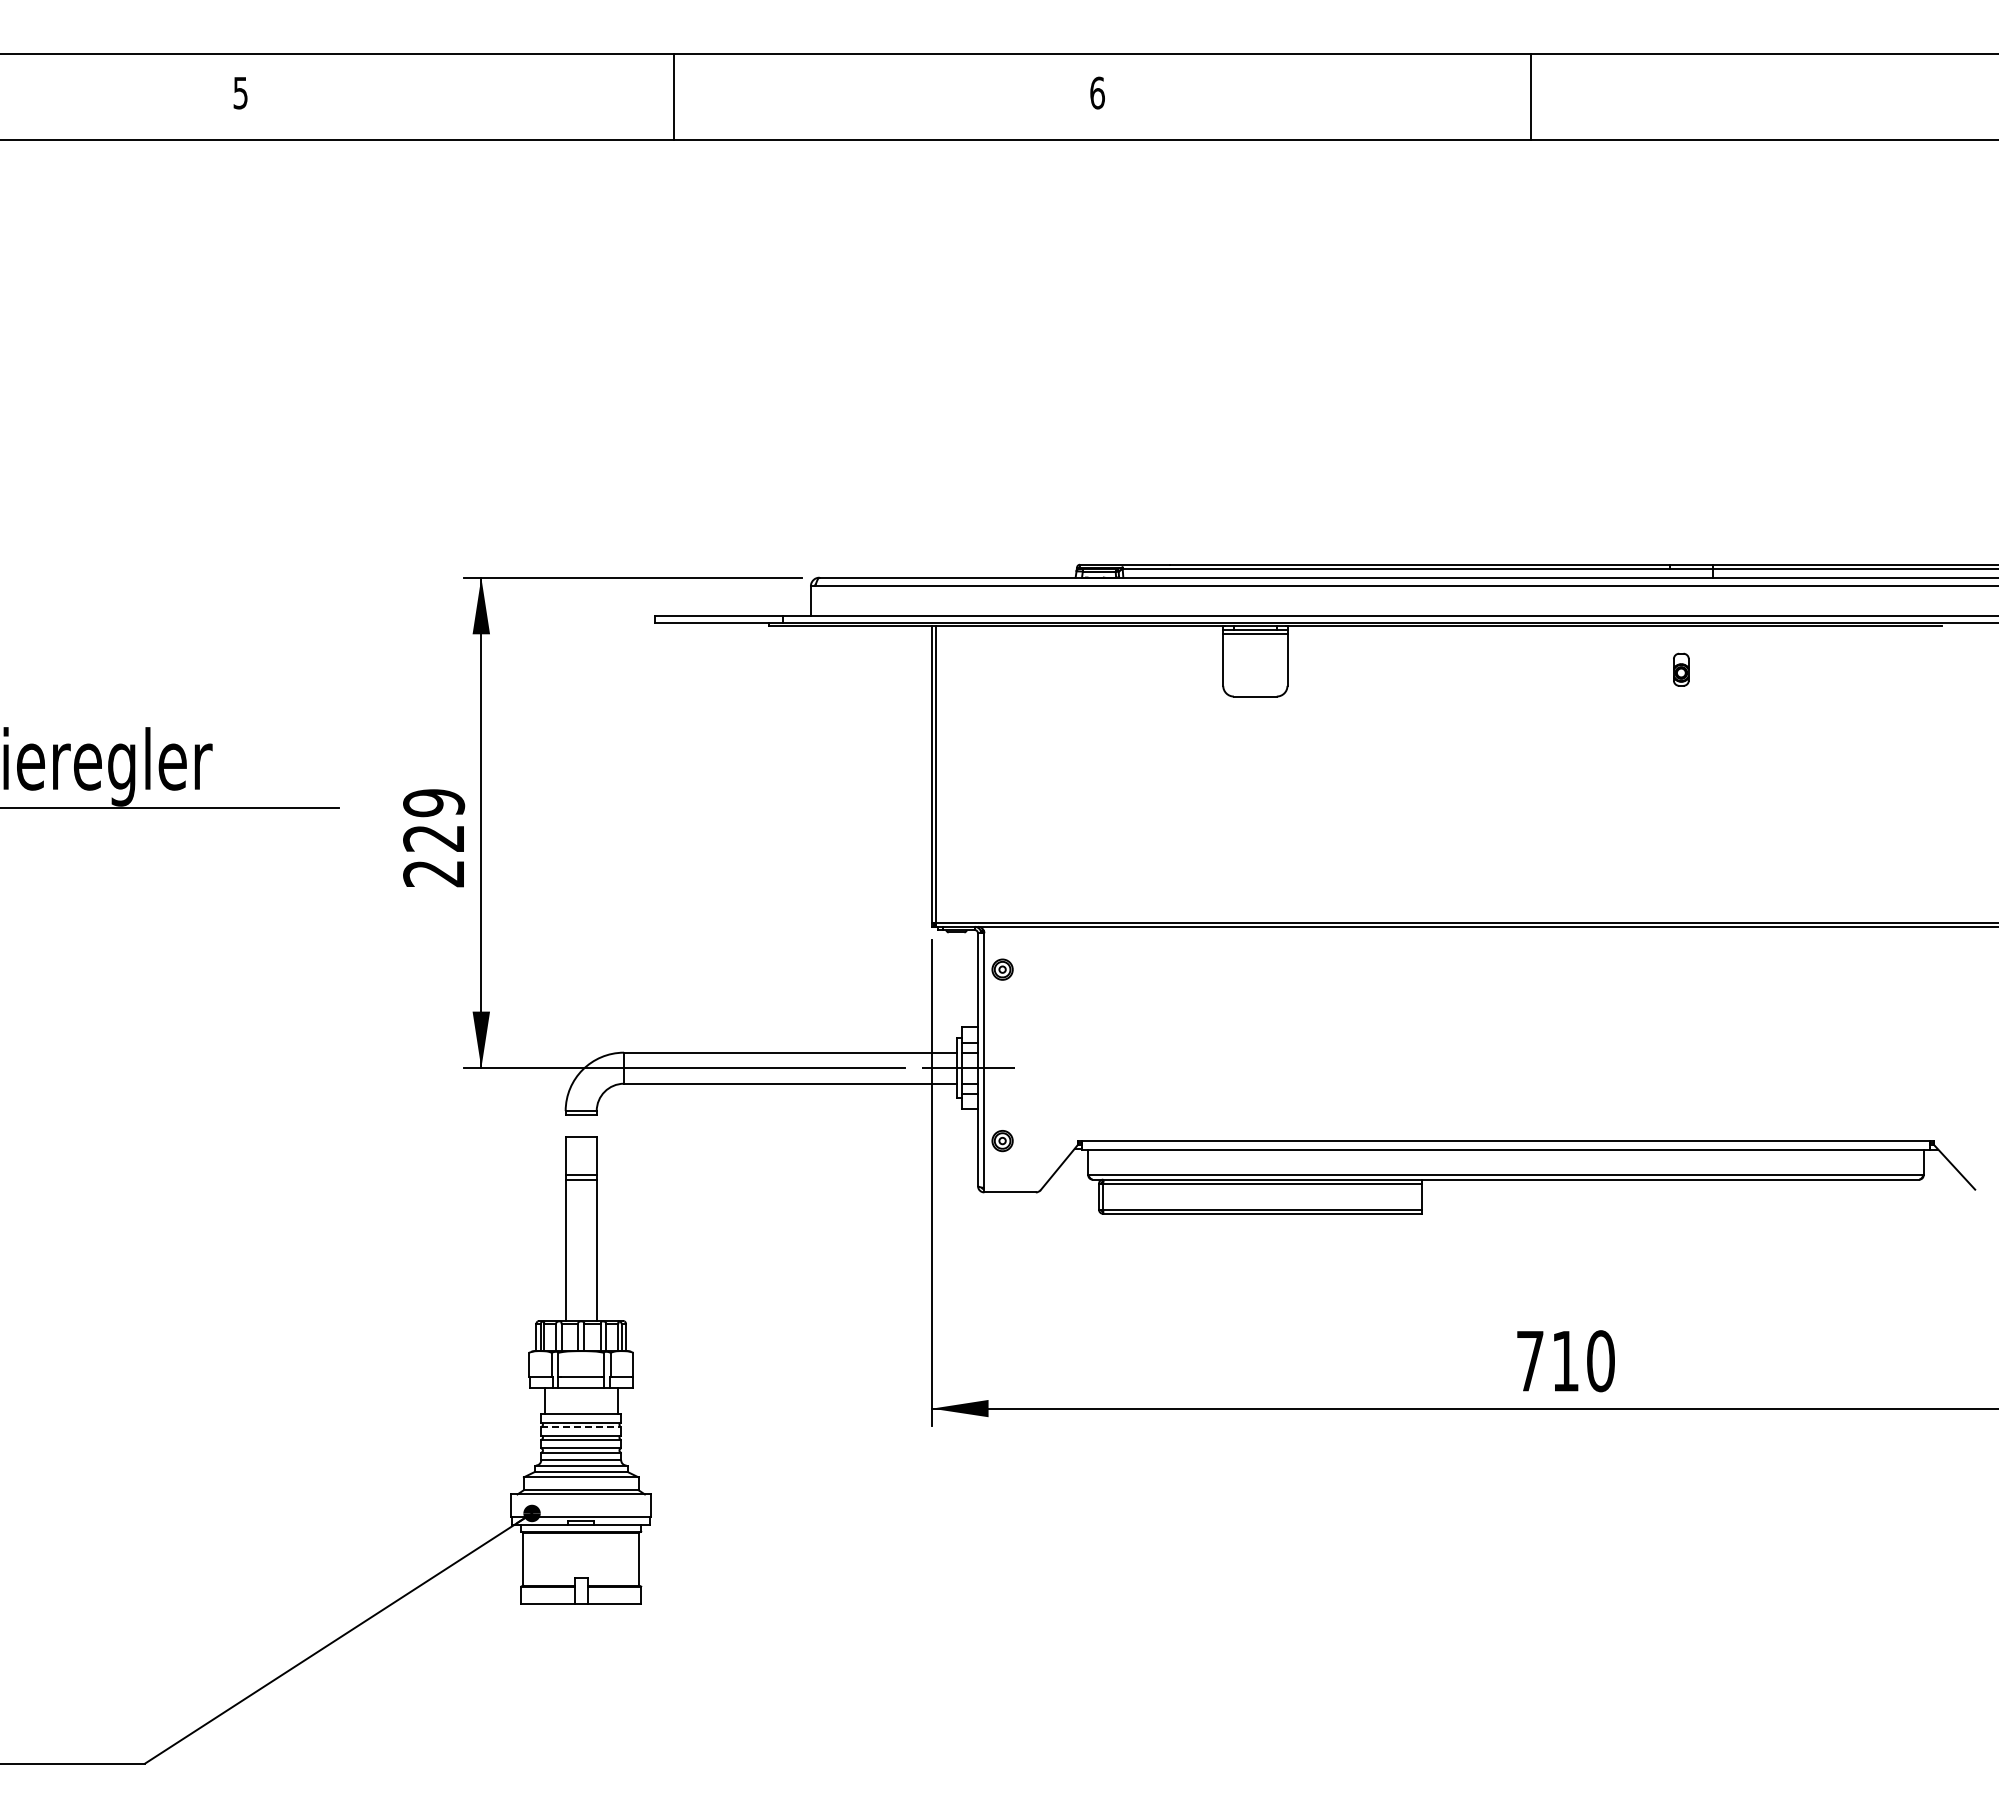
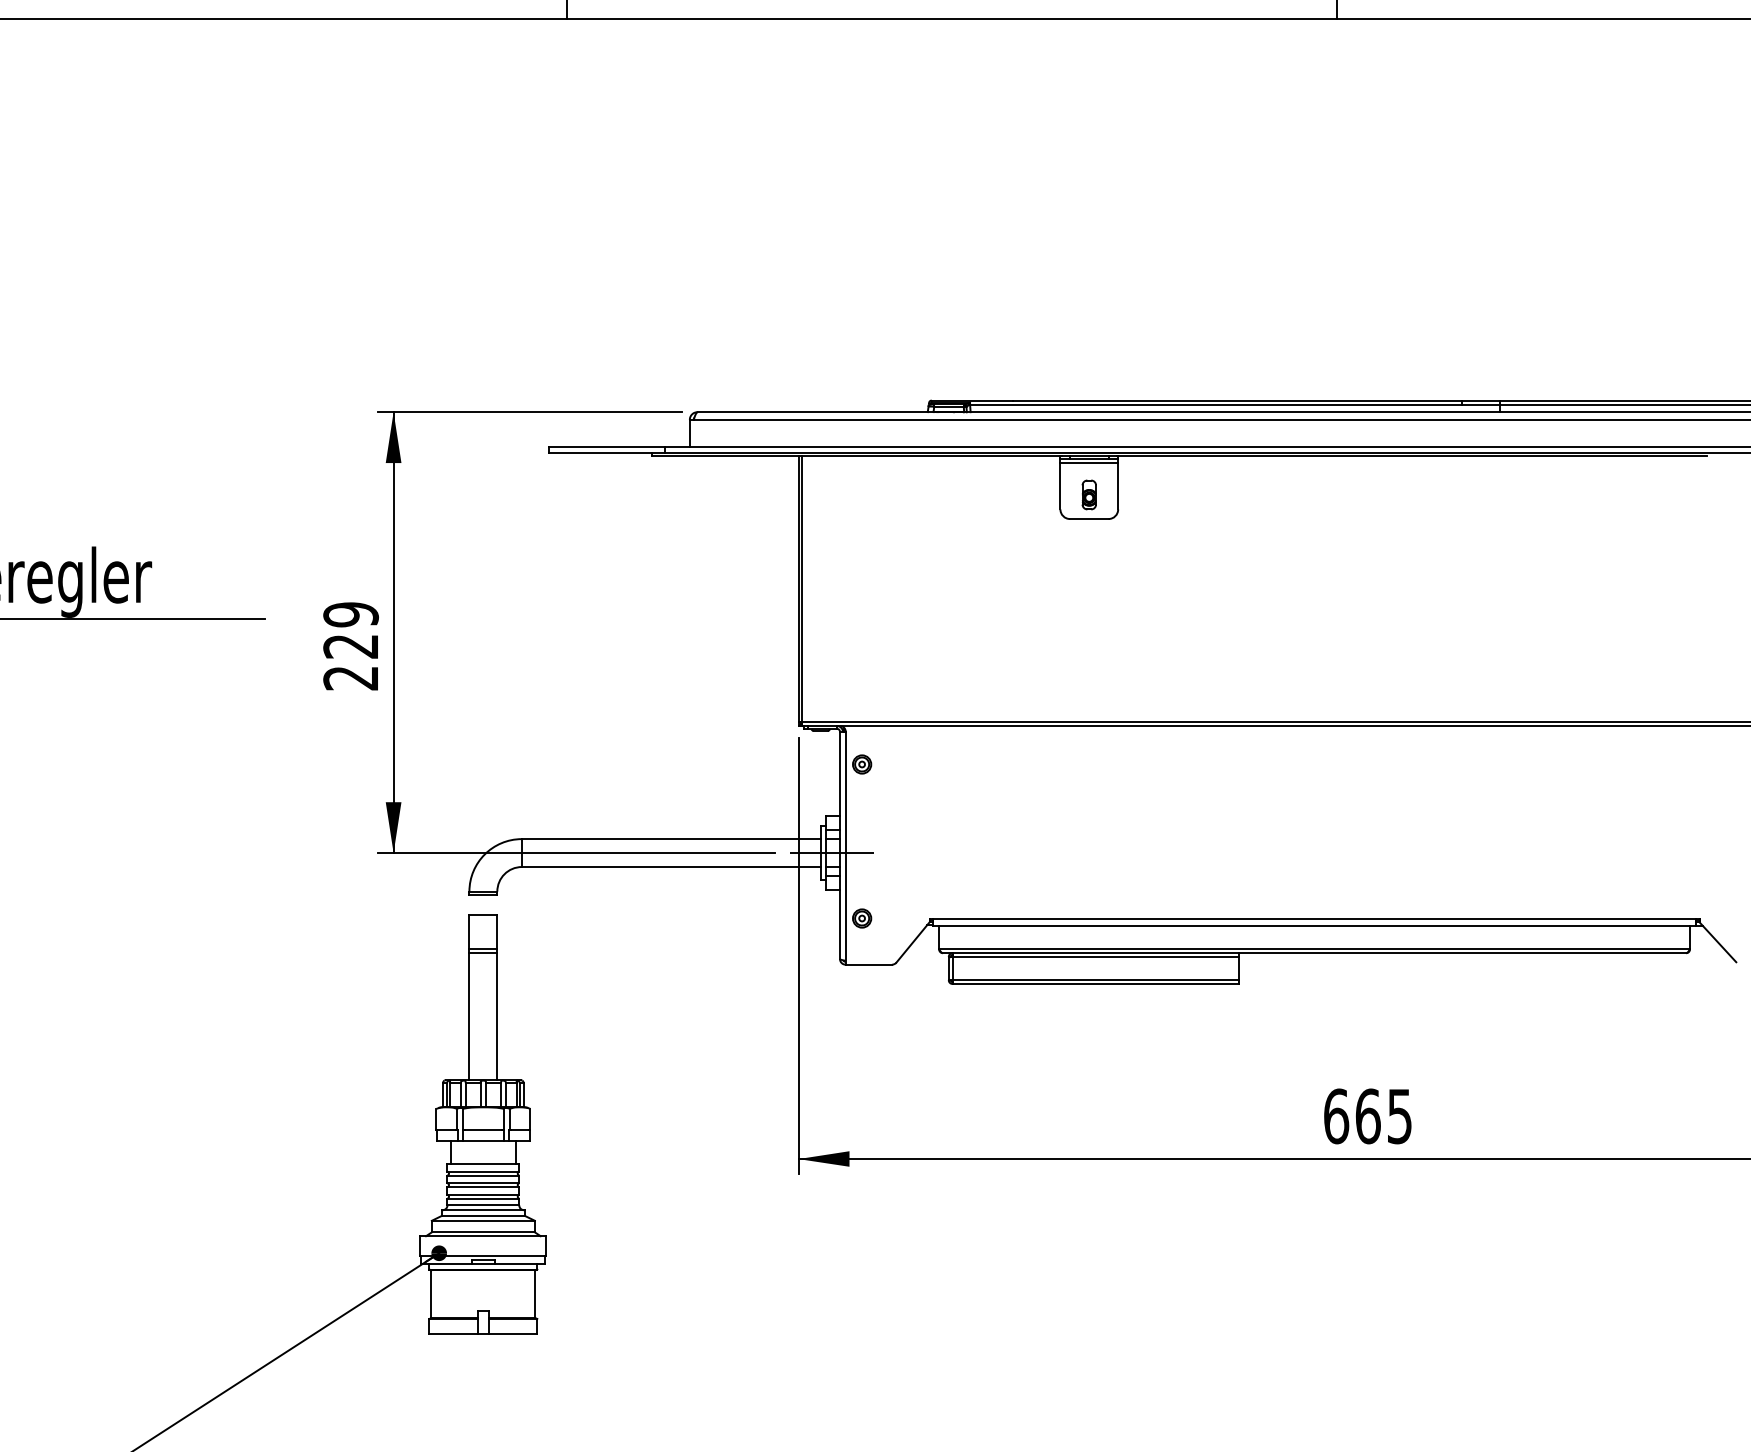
part: (1681, 669) -> (1089, 494), moved
text: (1565, 1361) -> (1368, 1116), 710 -> 665
line: (581, 1427) -> (483, 1176), dashed -> solid

